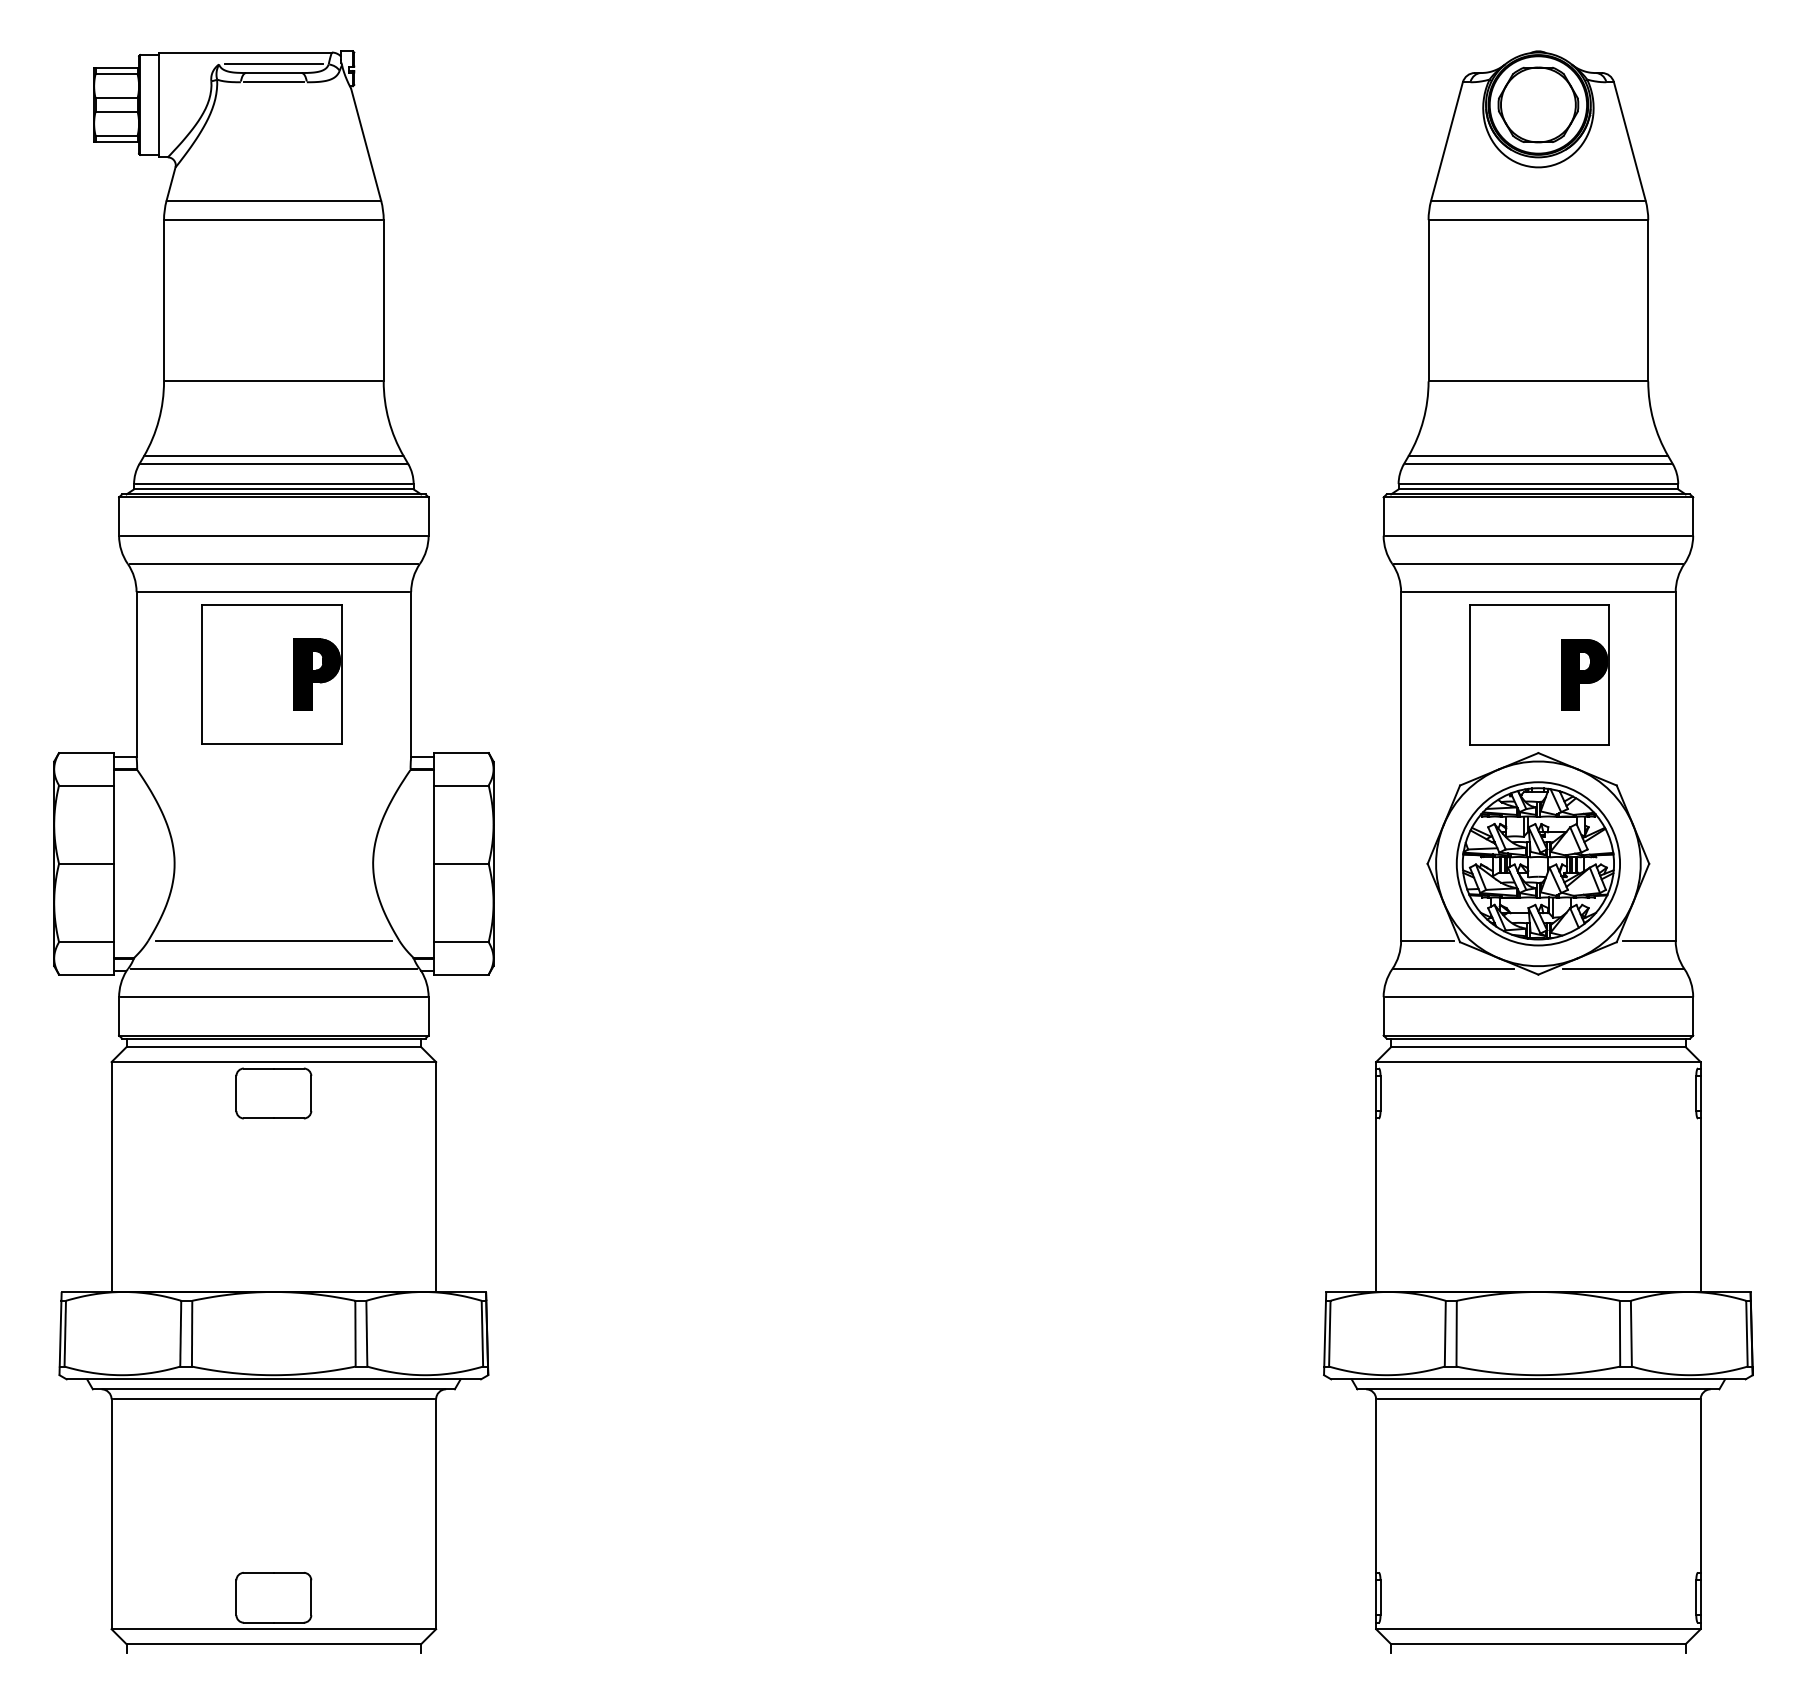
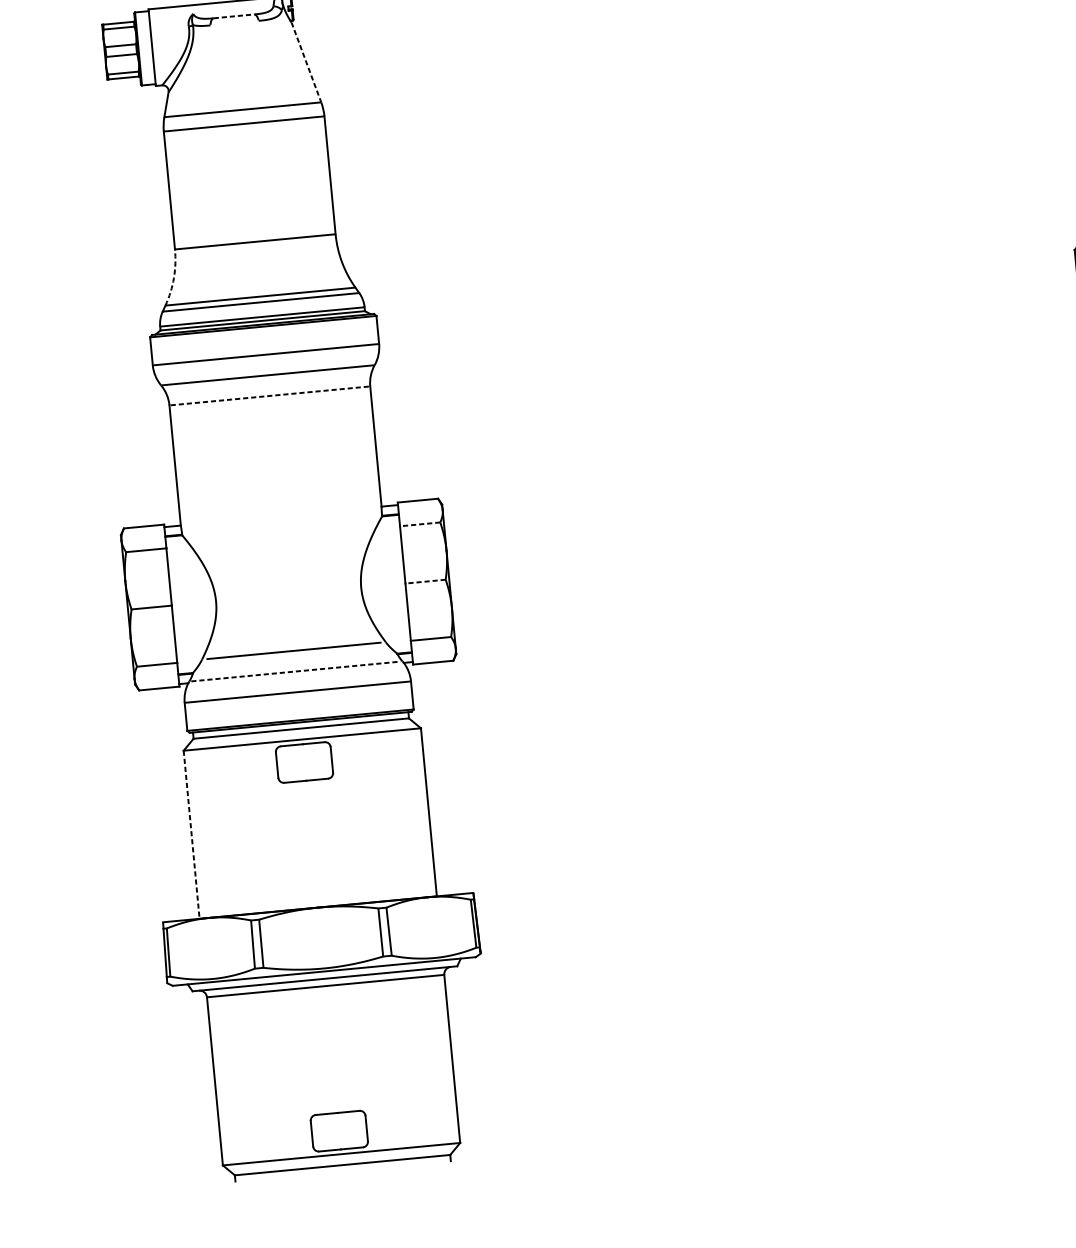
line: (273, 64) -> (233, 10), removed
line: (273, 73) -> (233, 16), solid -> dashed
line: (273, 82) -> (234, 23), removed
line: (366, 144) -> (306, 62), solid -> dashed
arc: (158, 420) -> (173, 278), solid -> dashed
line: (273, 592) -> (269, 396), solid -> dashed
part: (271, 674) -> (273, 456), removed
line: (461, 785) -> (420, 524), solid -> dashed
line: (461, 863) -> (425, 581), solid -> dashed
line: (274, 969) -> (296, 671), solid -> dashed
line: (111, 1177) -> (191, 835), solid -> dashed

